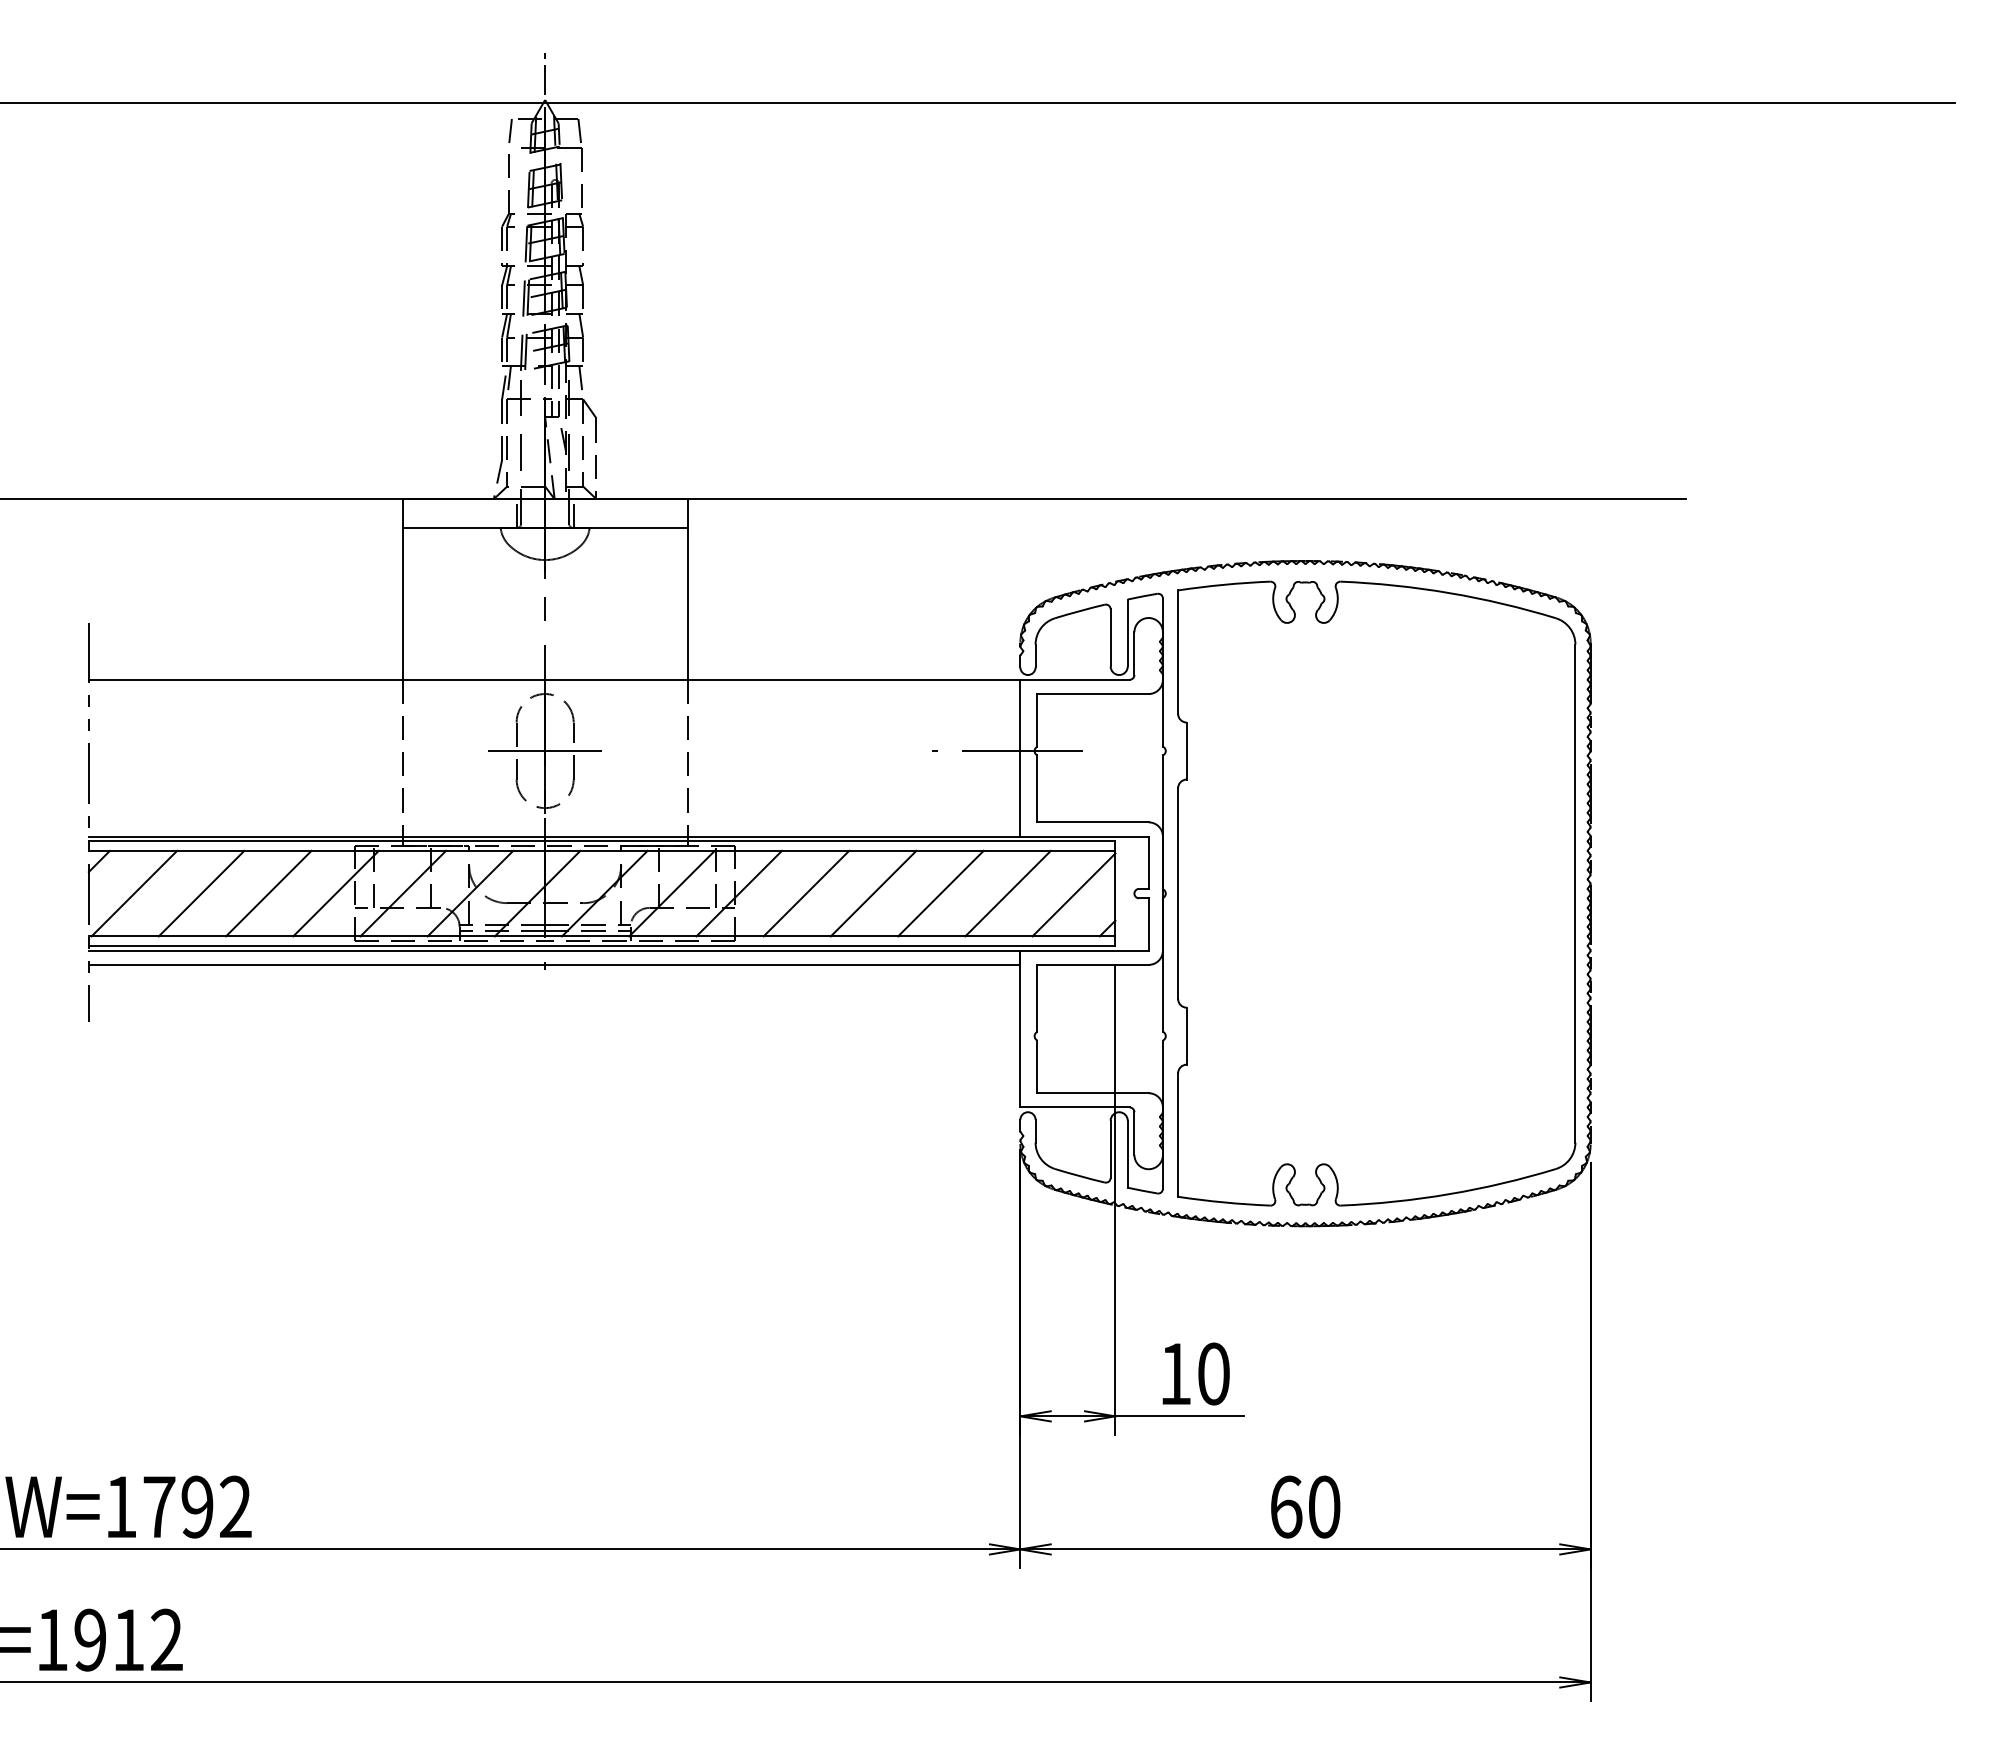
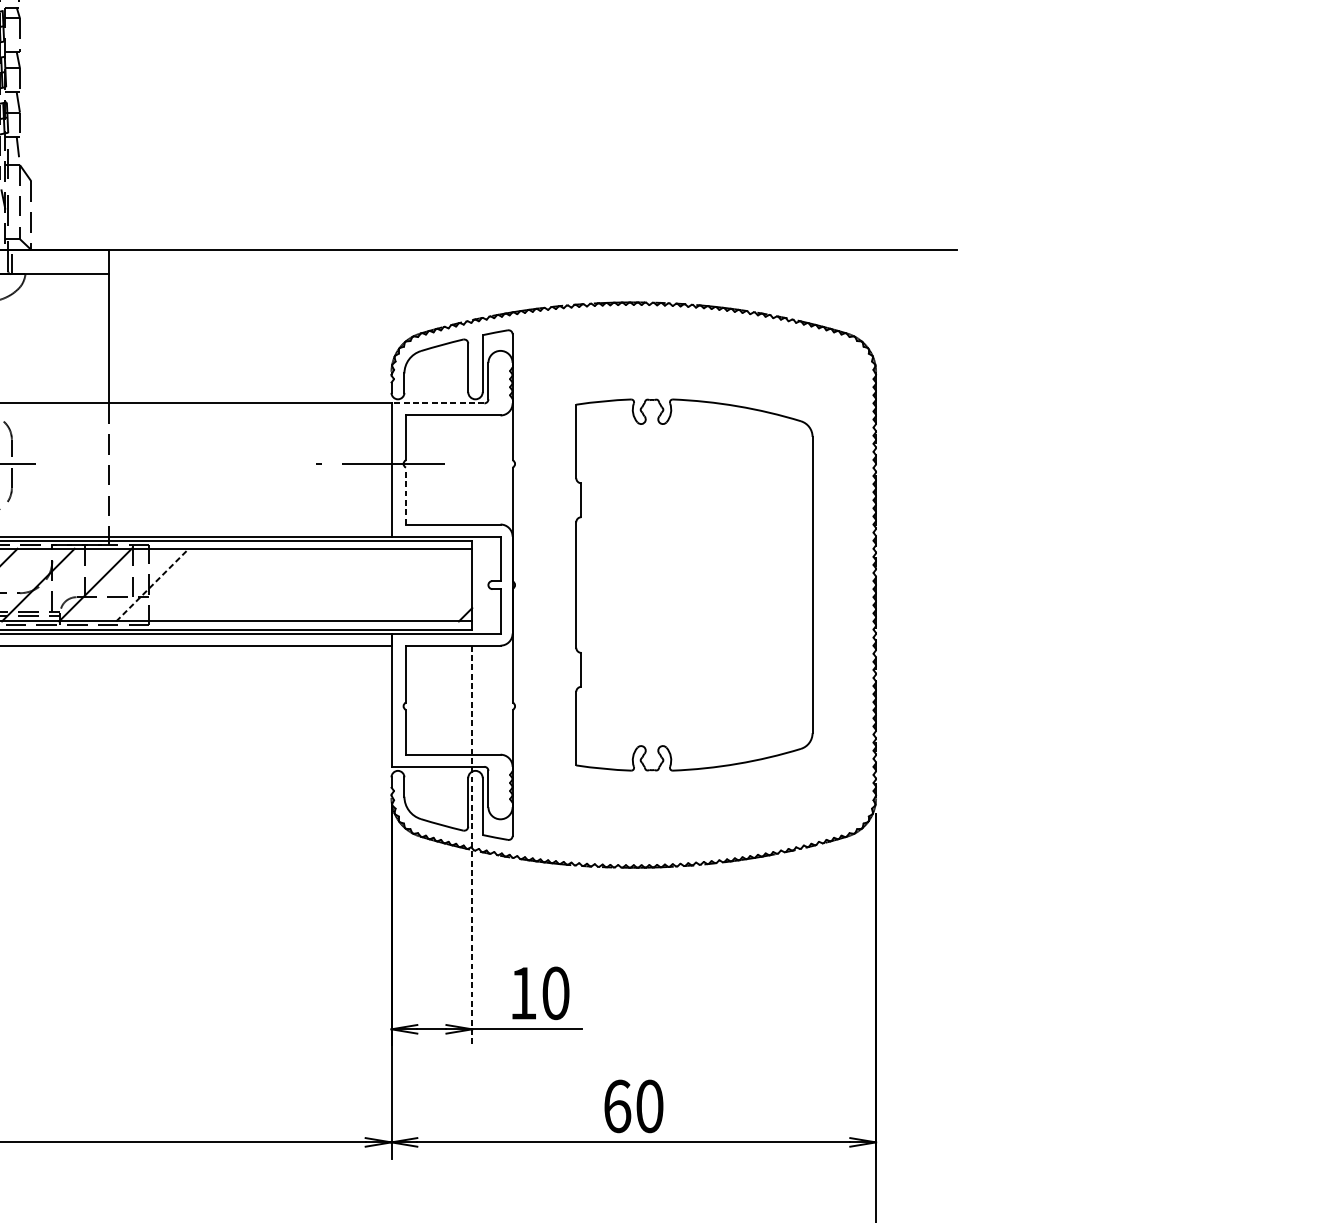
line: (1075, 679) -> (438, 403), solid -> dashed
line: (1037, 788) -> (406, 495), solid -> dashed
line: (739, 893) -> (152, 584), solid -> dashed
line: (806, 893) -> (209, 584), removed
line: (873, 893) -> (266, 584), removed
line: (940, 893) -> (323, 584), removed
line: (1007, 893) -> (380, 584), removed
part: (1376, 893) -> (694, 584), size x0.7
line: (1073, 894) -> (436, 585), removed
line: (1115, 1200) -> (472, 845), solid -> dashed

